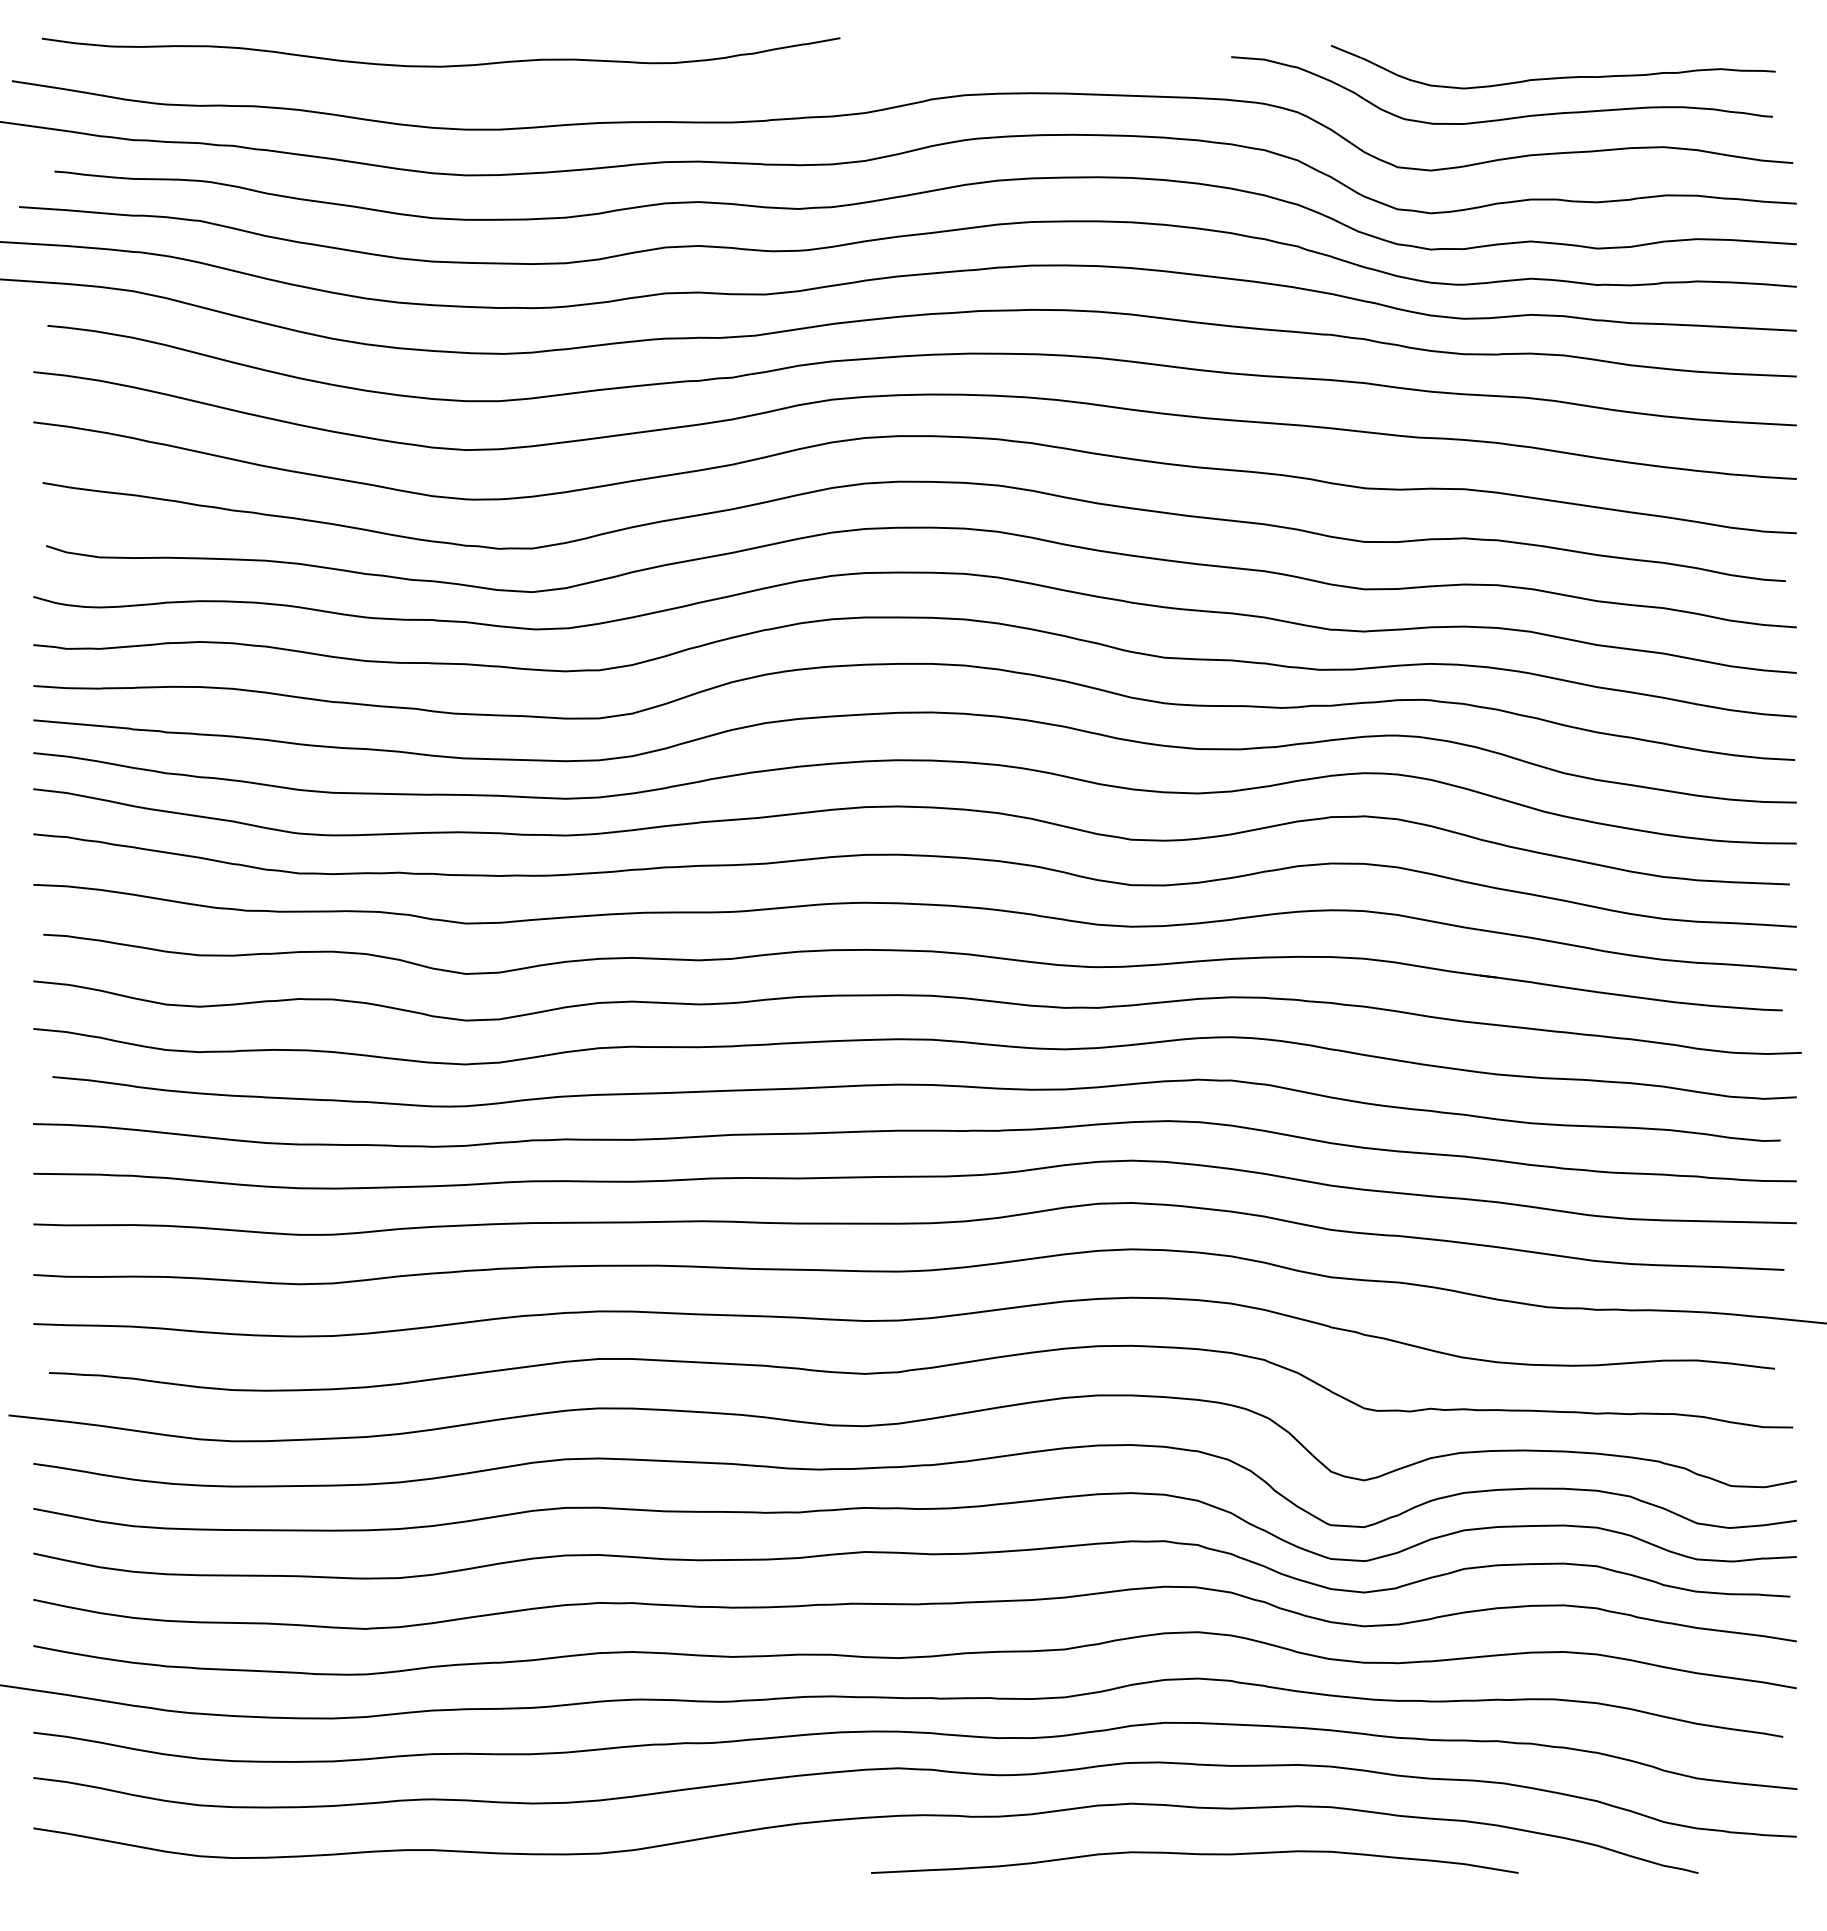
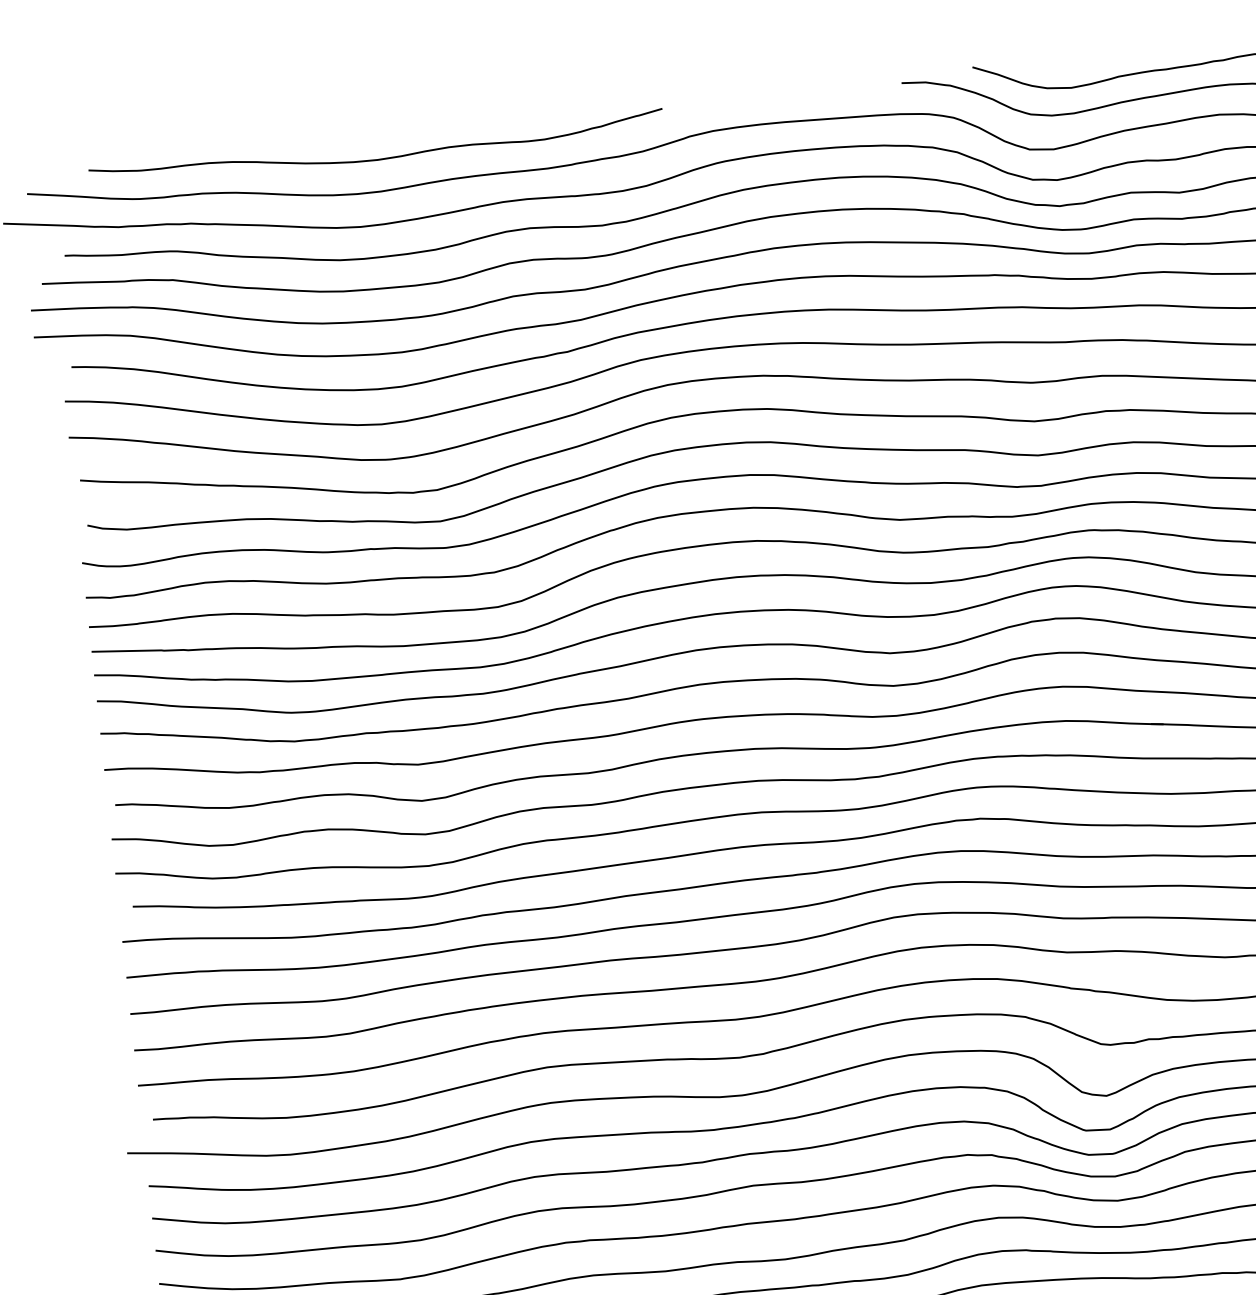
curve: (440, 65) -> (377, 159), moved

